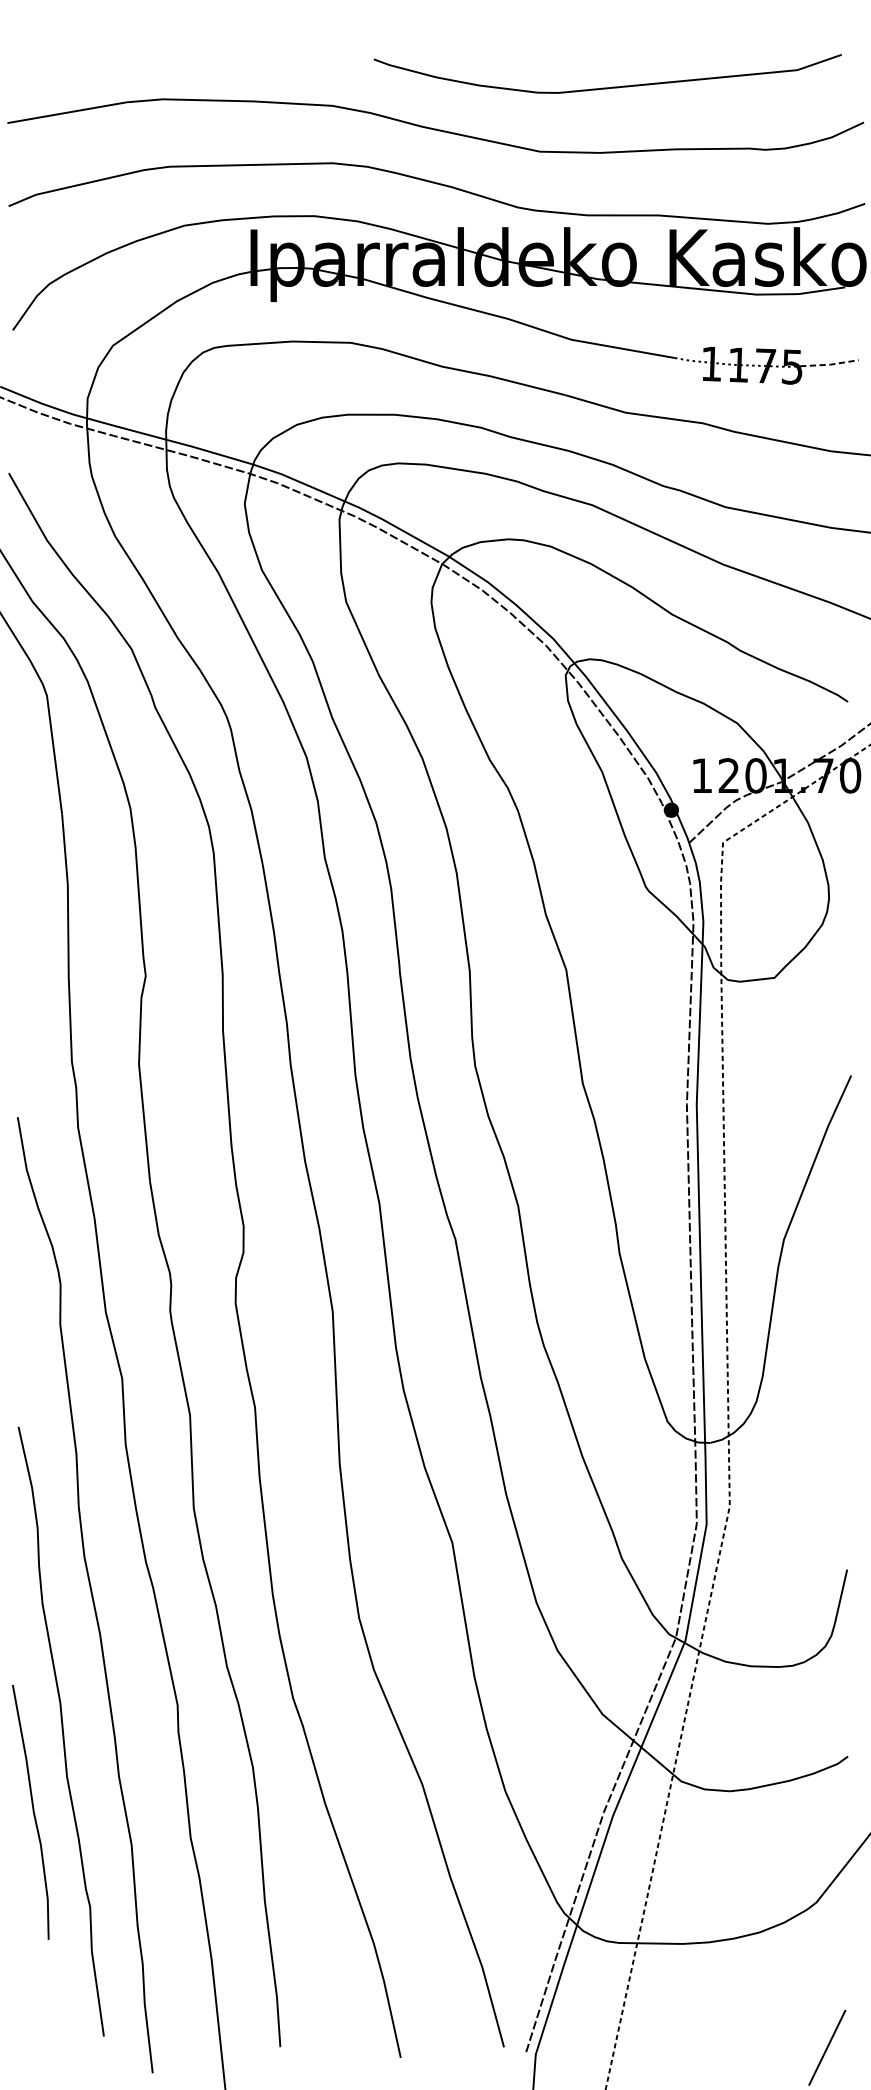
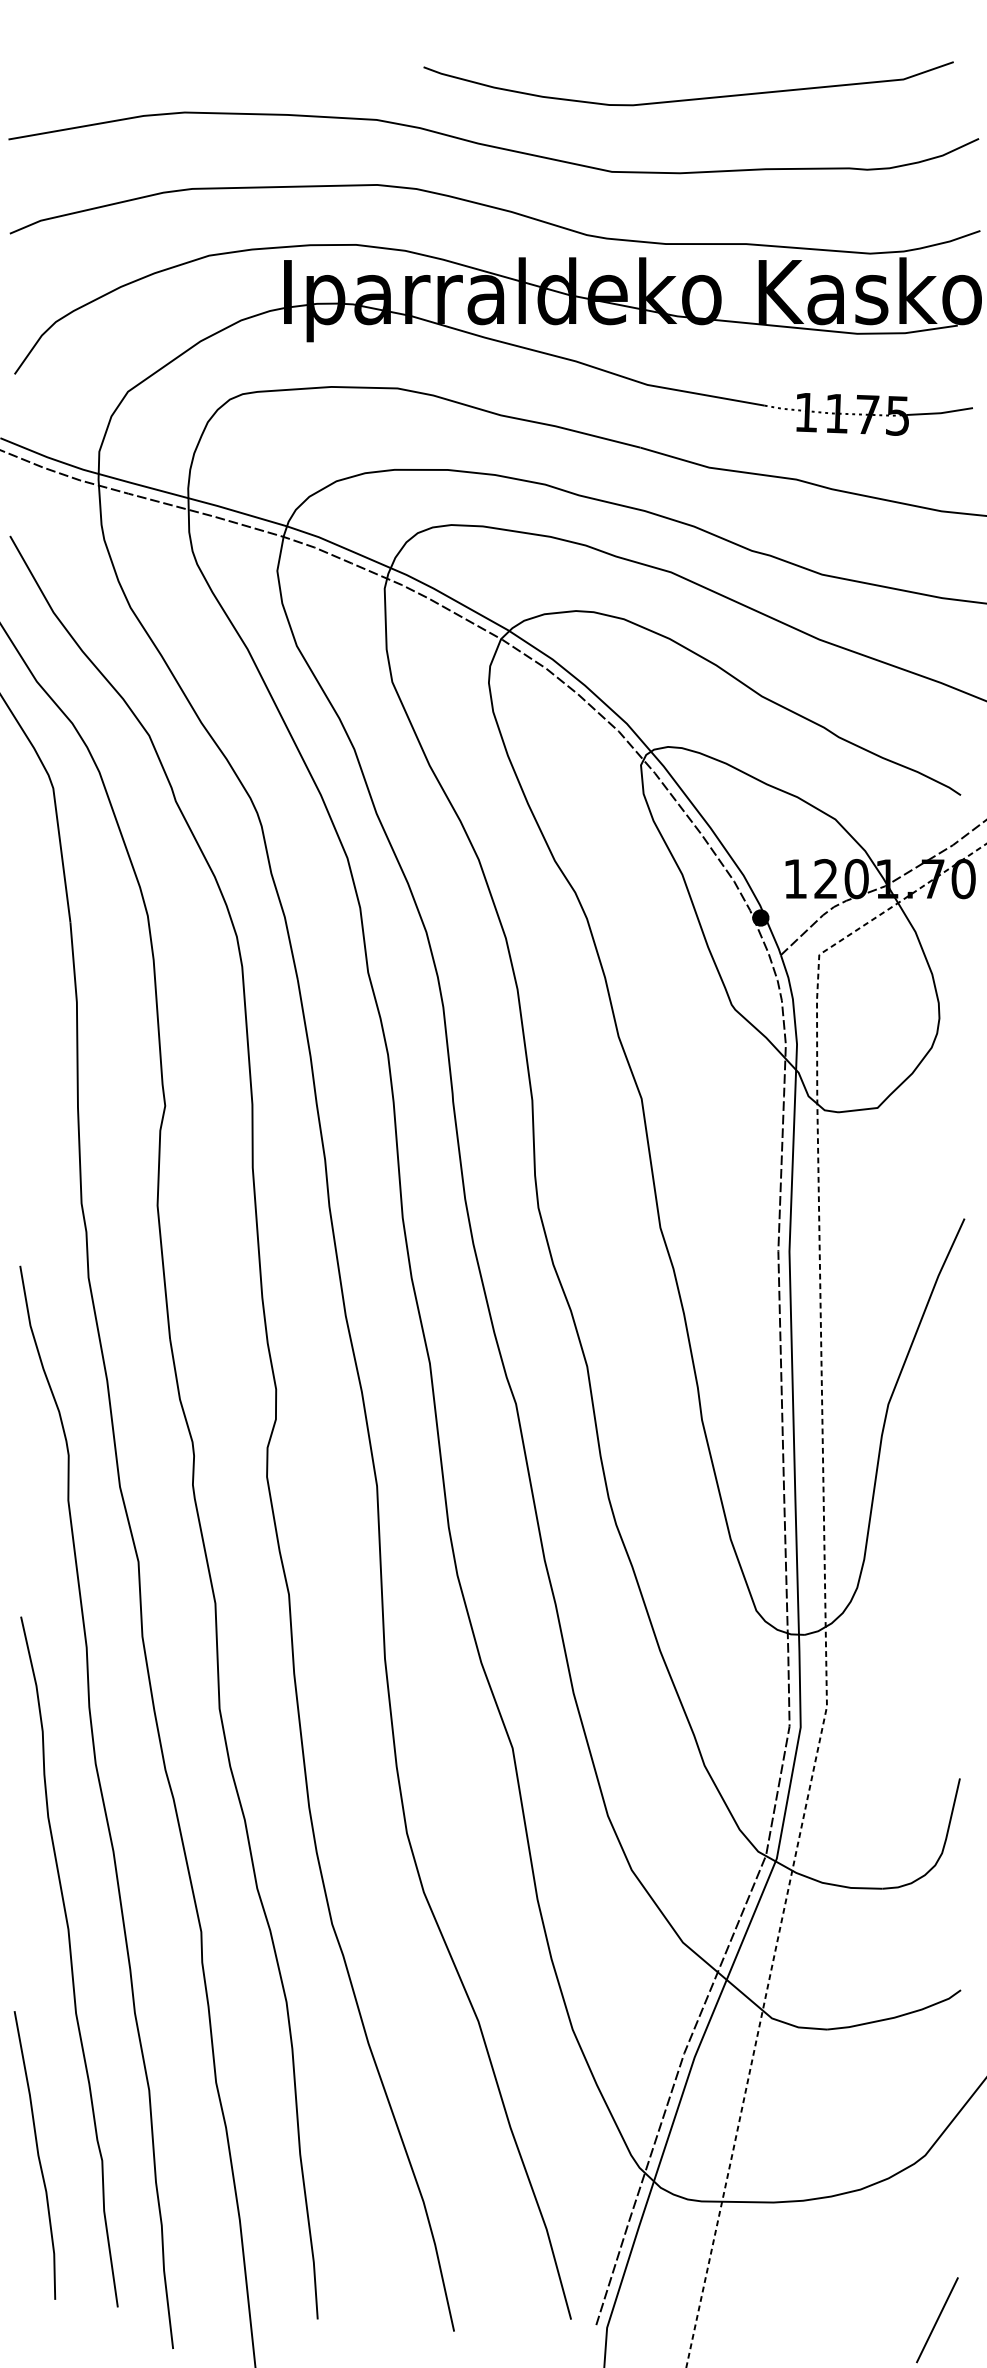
line: (830, 364) -> (940, 413), dashed -> solid
curve: (33, 1812) -> (37, 2155), moved

